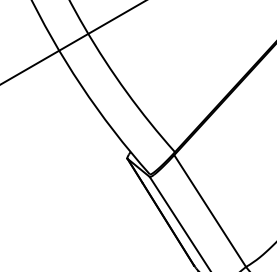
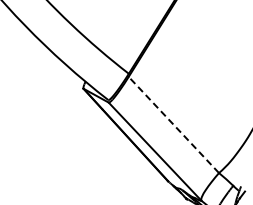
line: (209, 210) -> (173, 124), solid -> dashed

